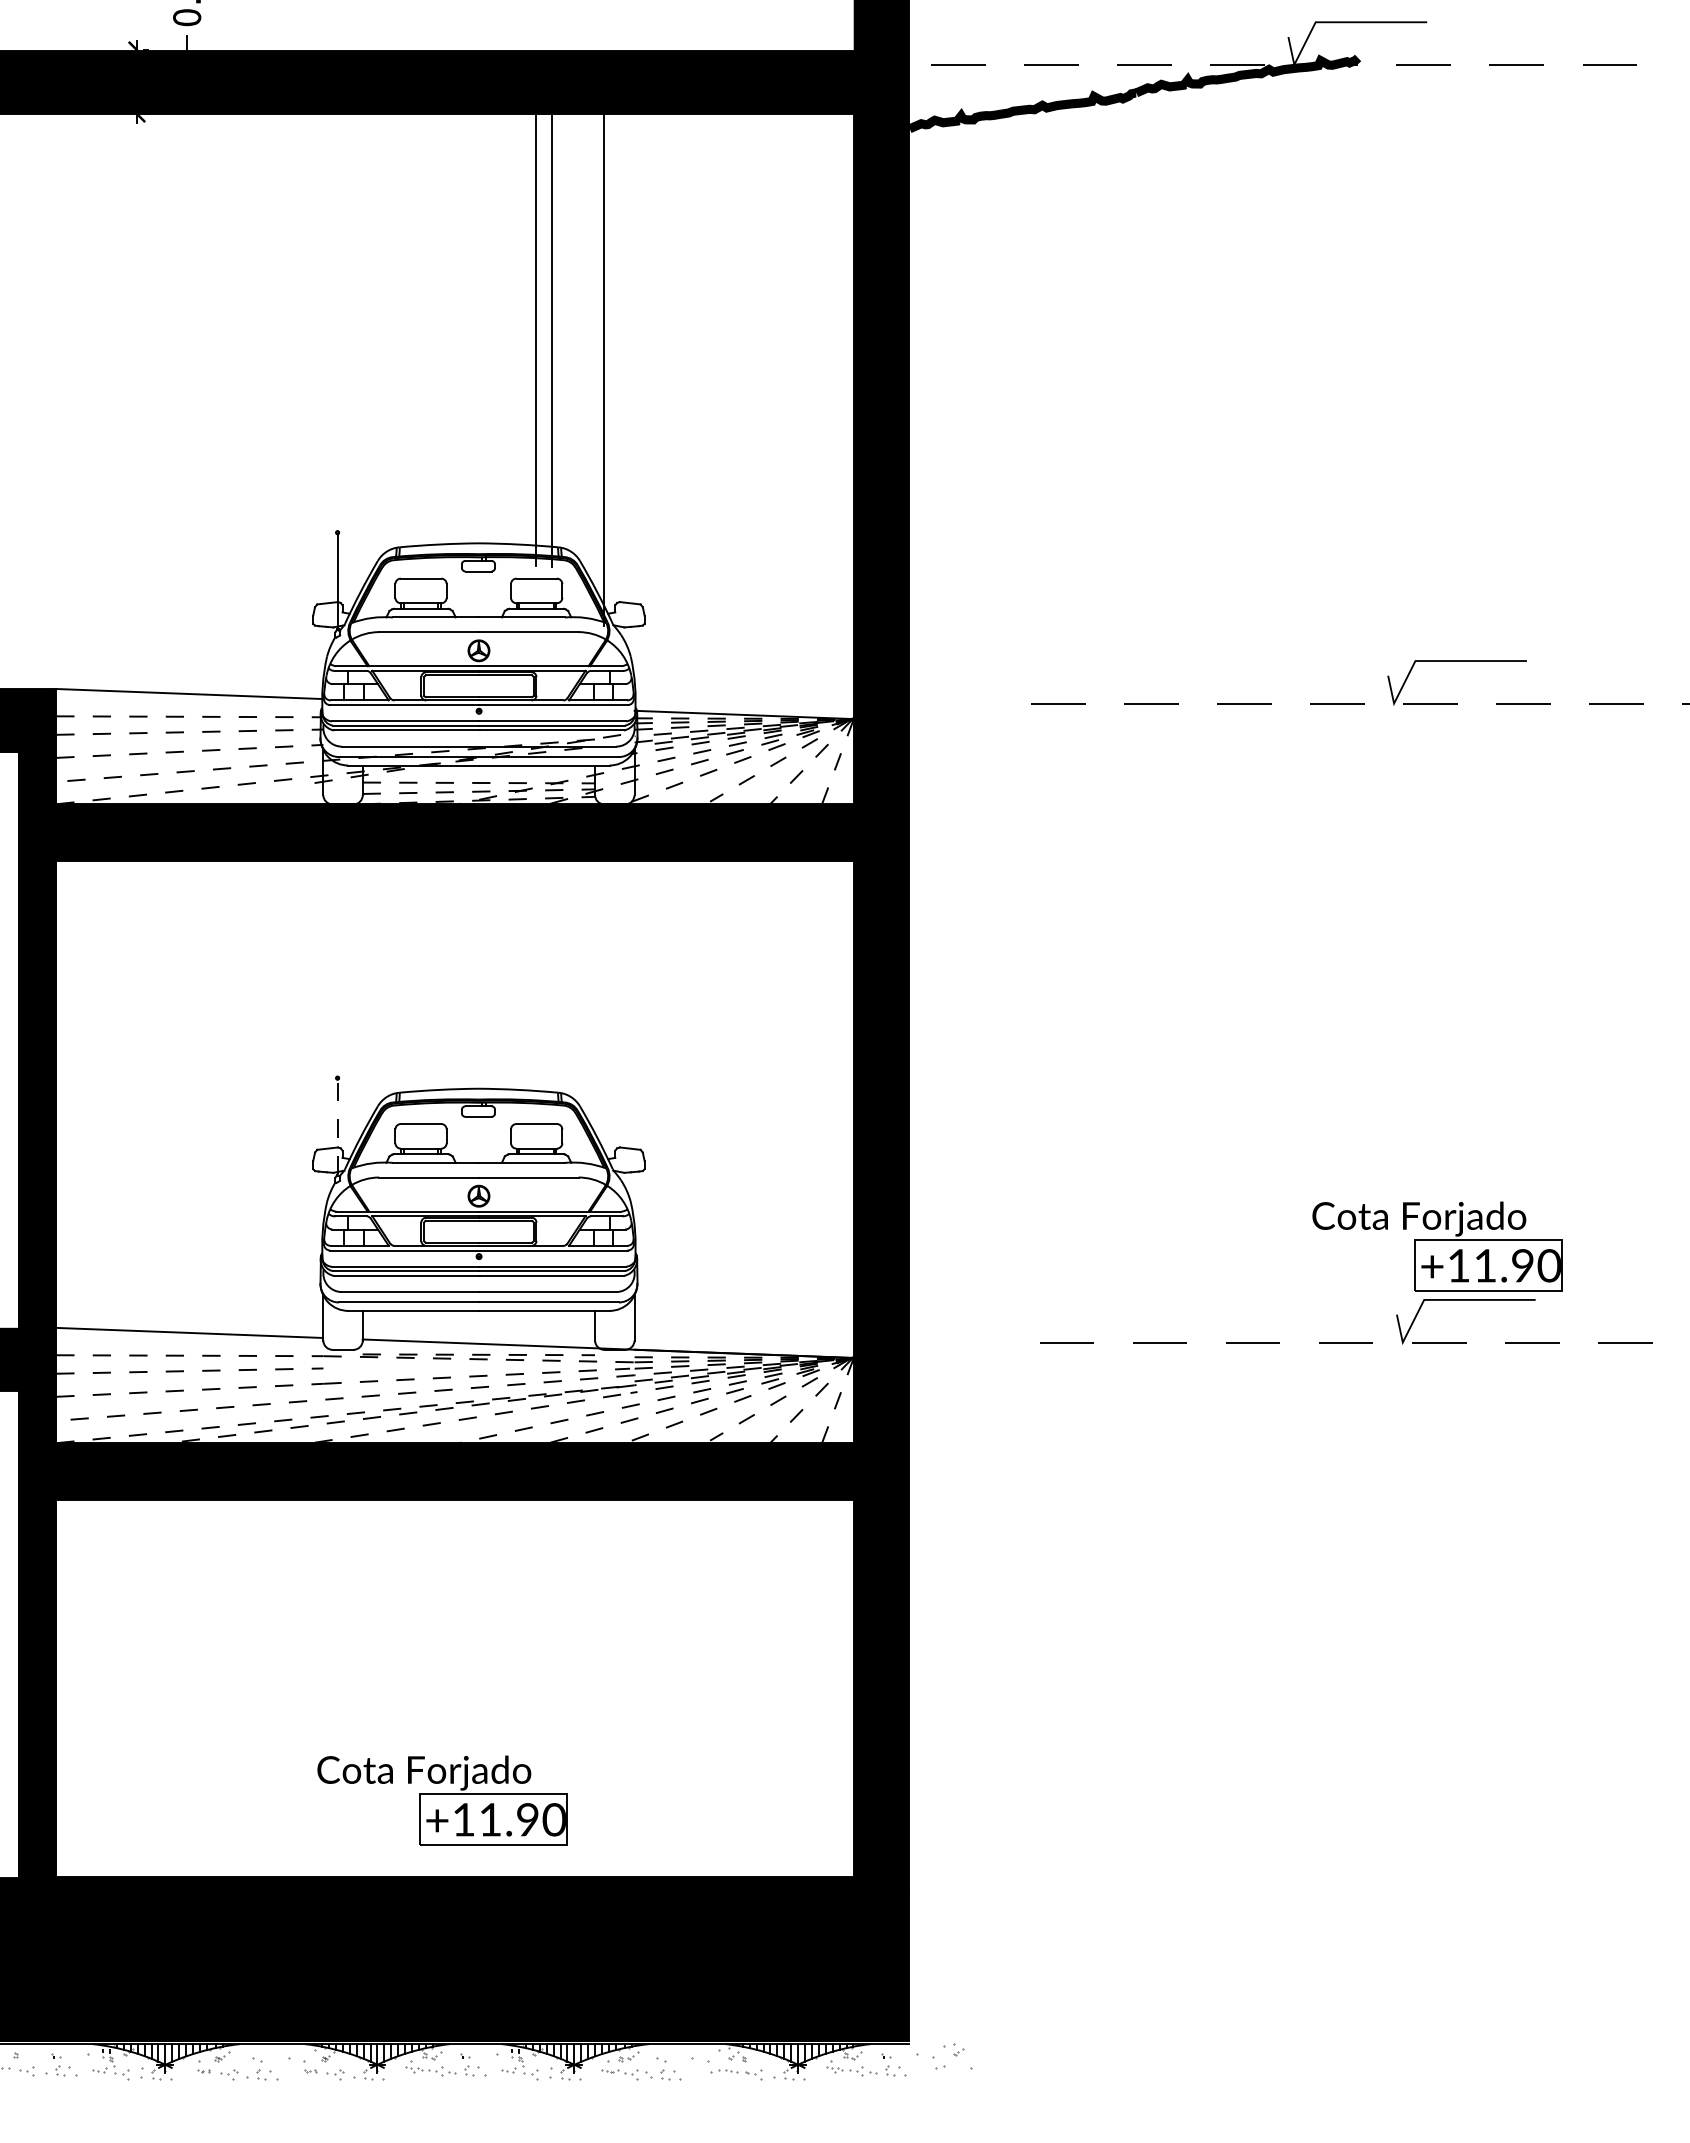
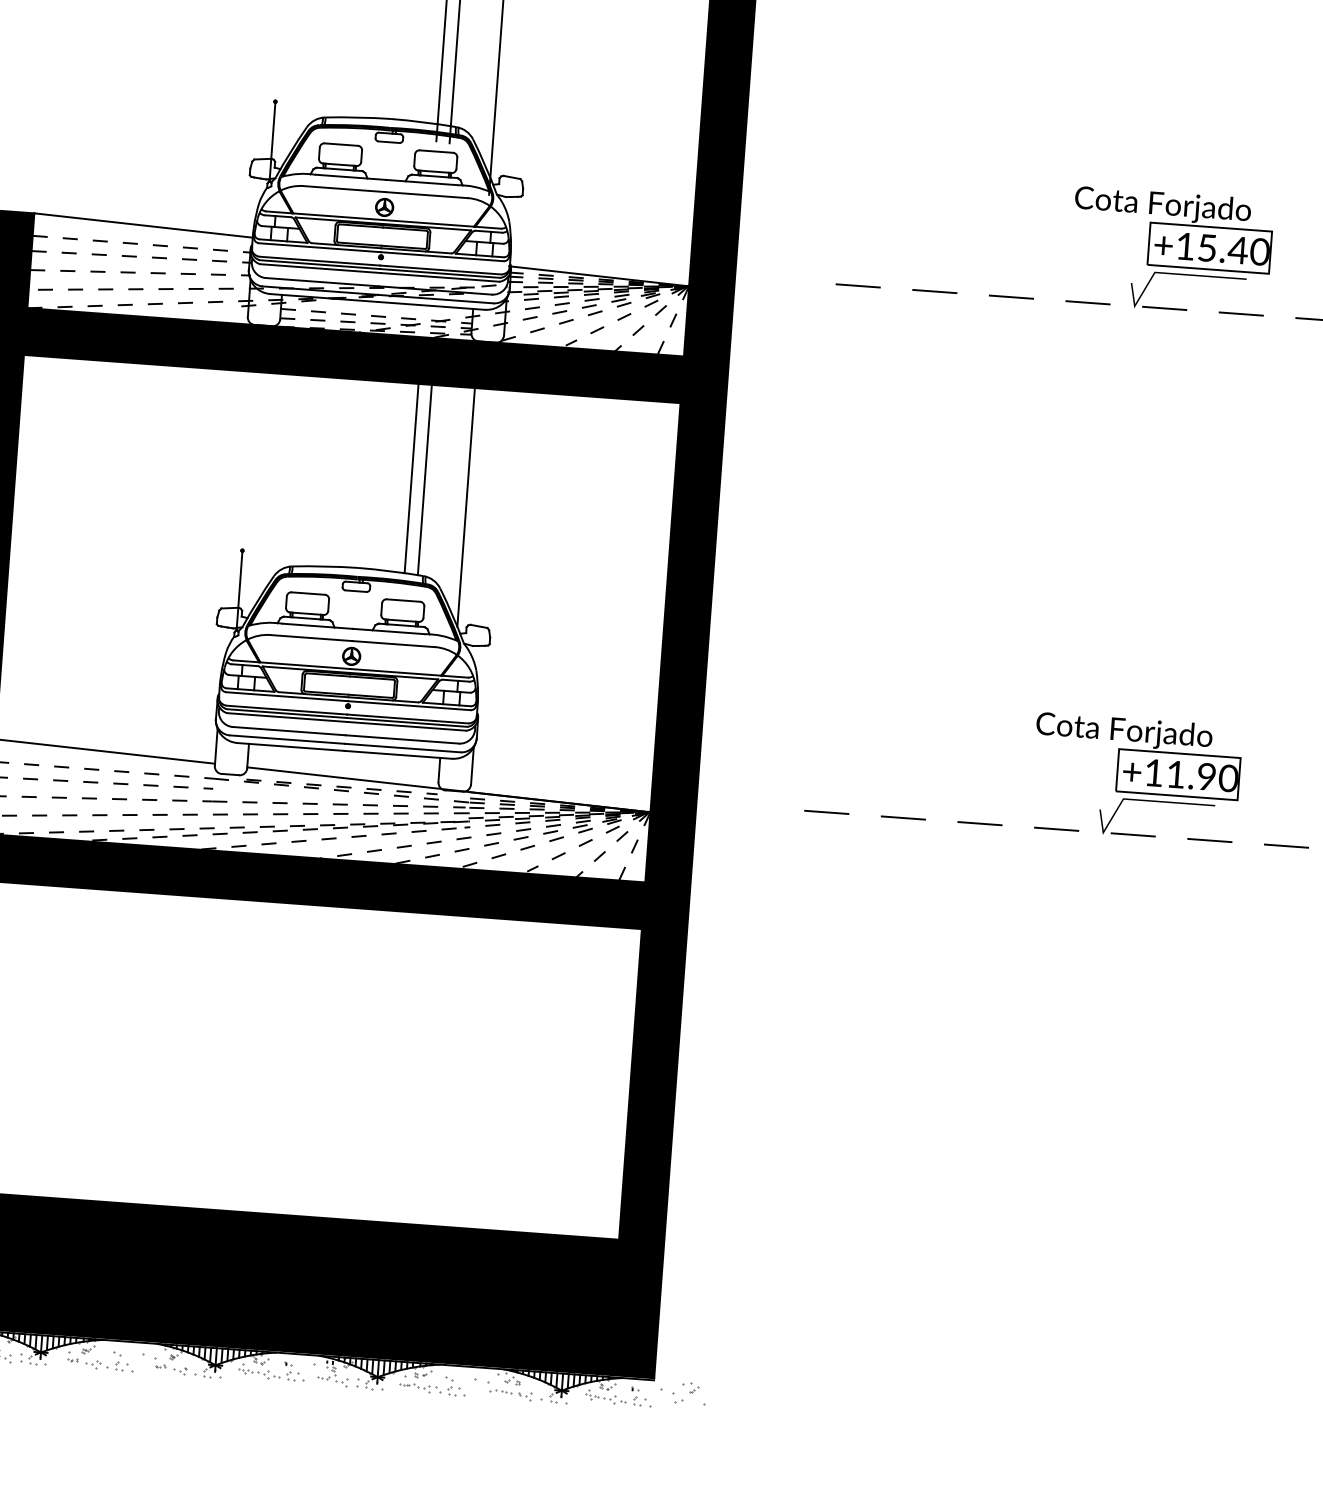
part: (1432, 607) -> (1172, 229), added
line: (535, 975) -> (411, 478), added
line: (551, 976) -> (424, 479), added
line: (604, 1005) -> (466, 507), added
line: (337, 1126) -> (239, 590), dashed -> solid
part: (442, 1800) -> (285, 1151), removed

